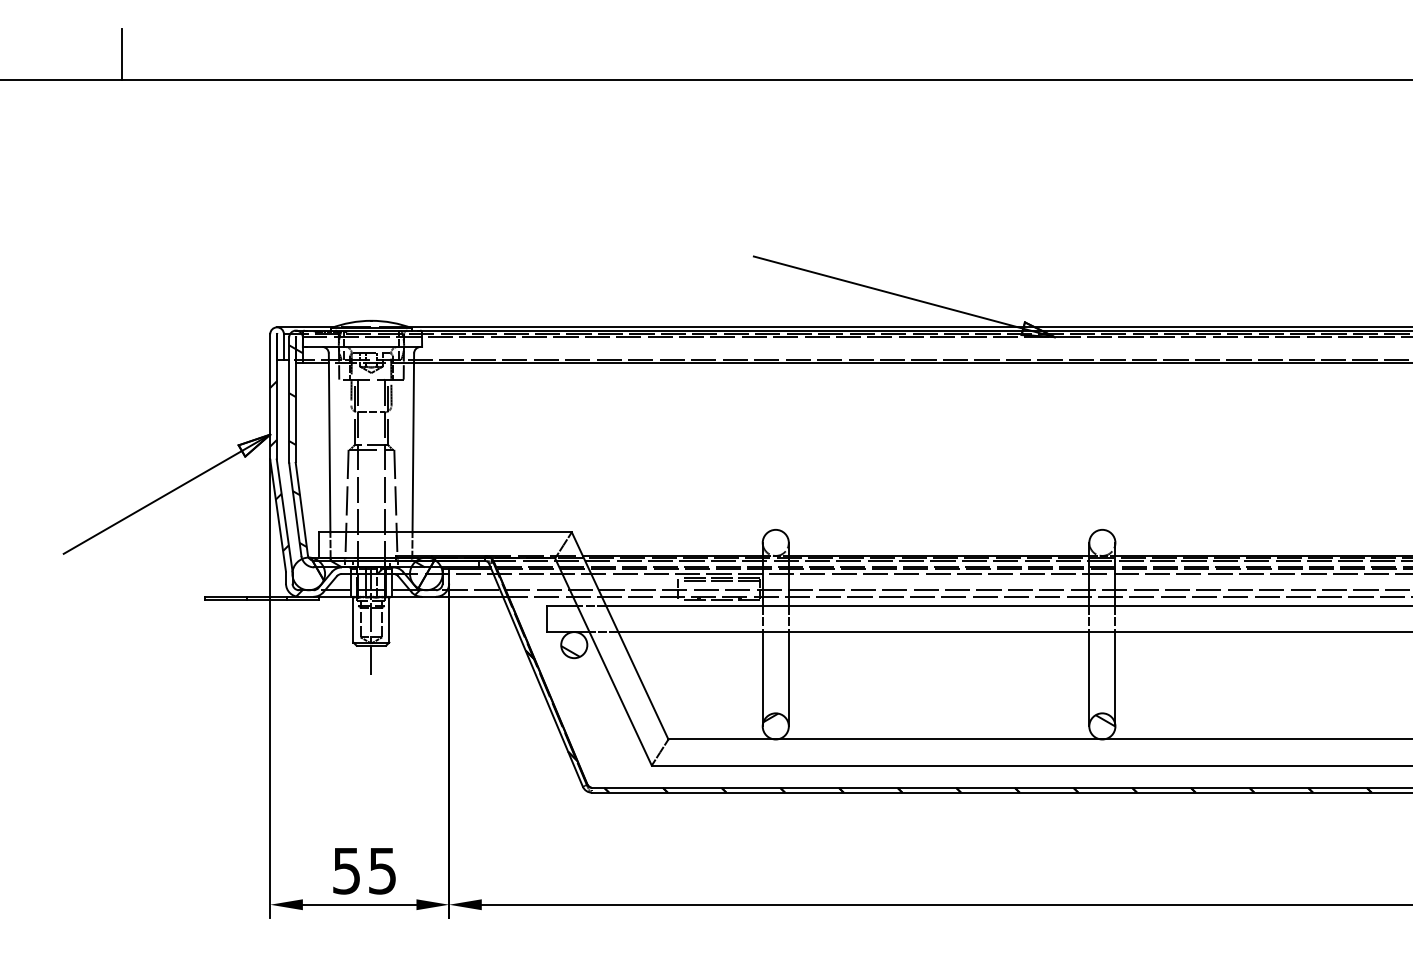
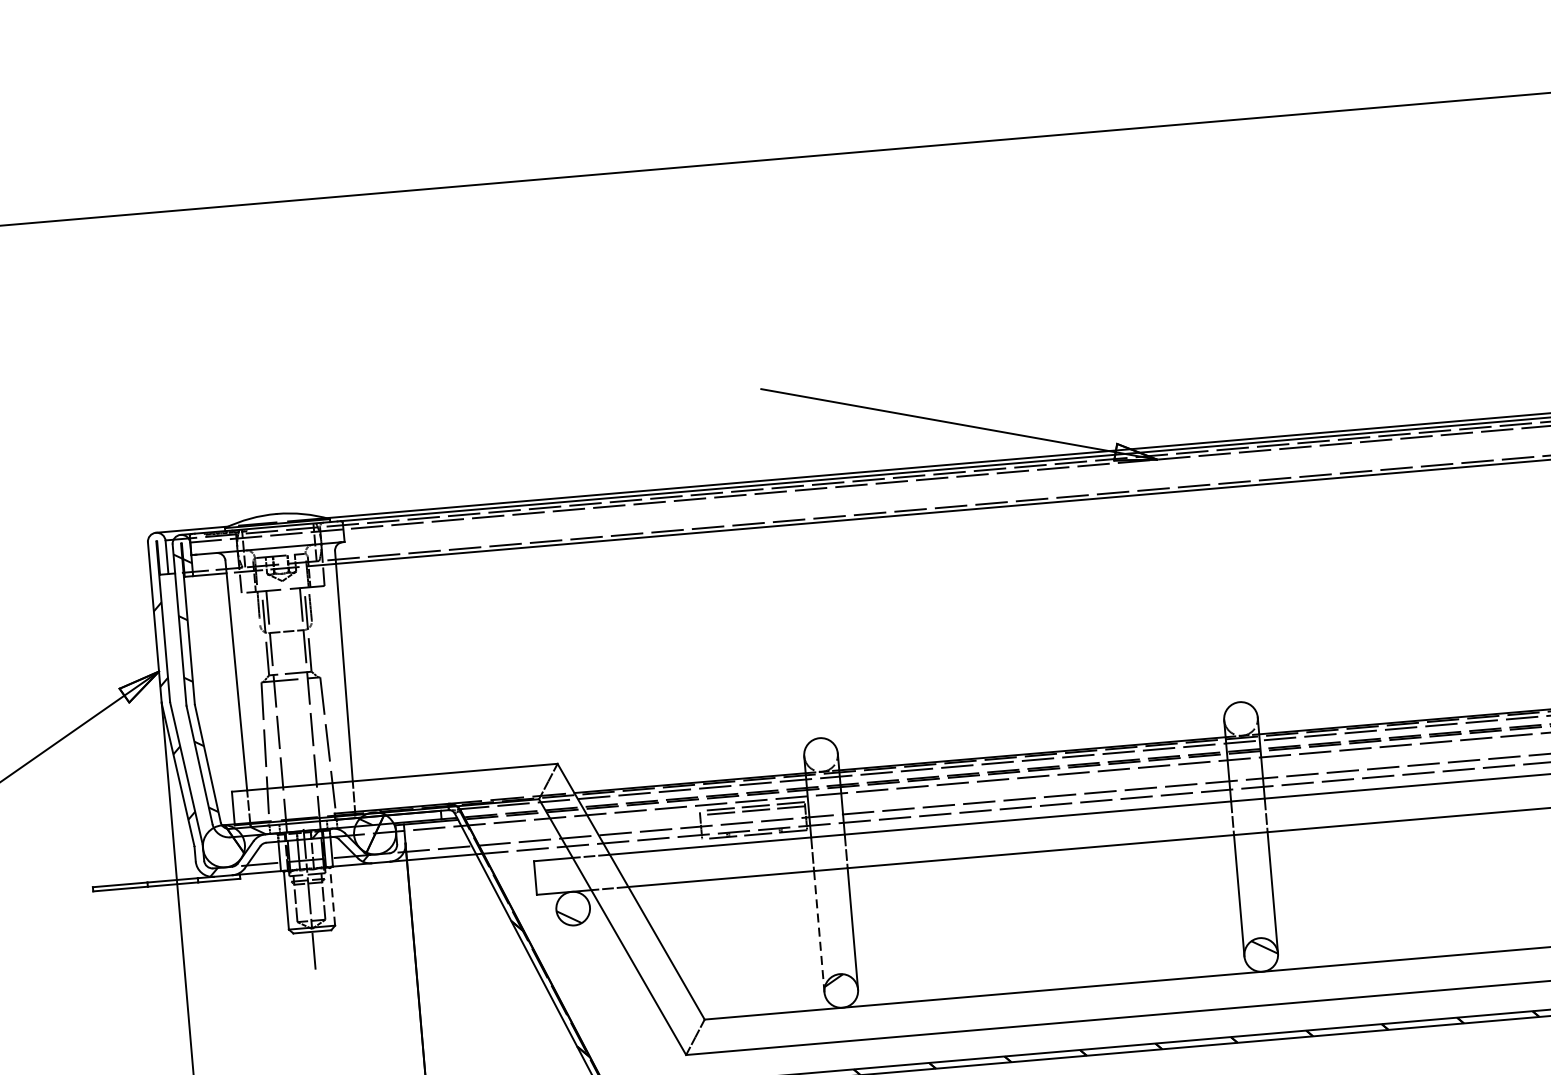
line: (389, 619) -> (332, 896), solid -> dashed
line: (762, 679) -> (819, 932), solid -> dashed

